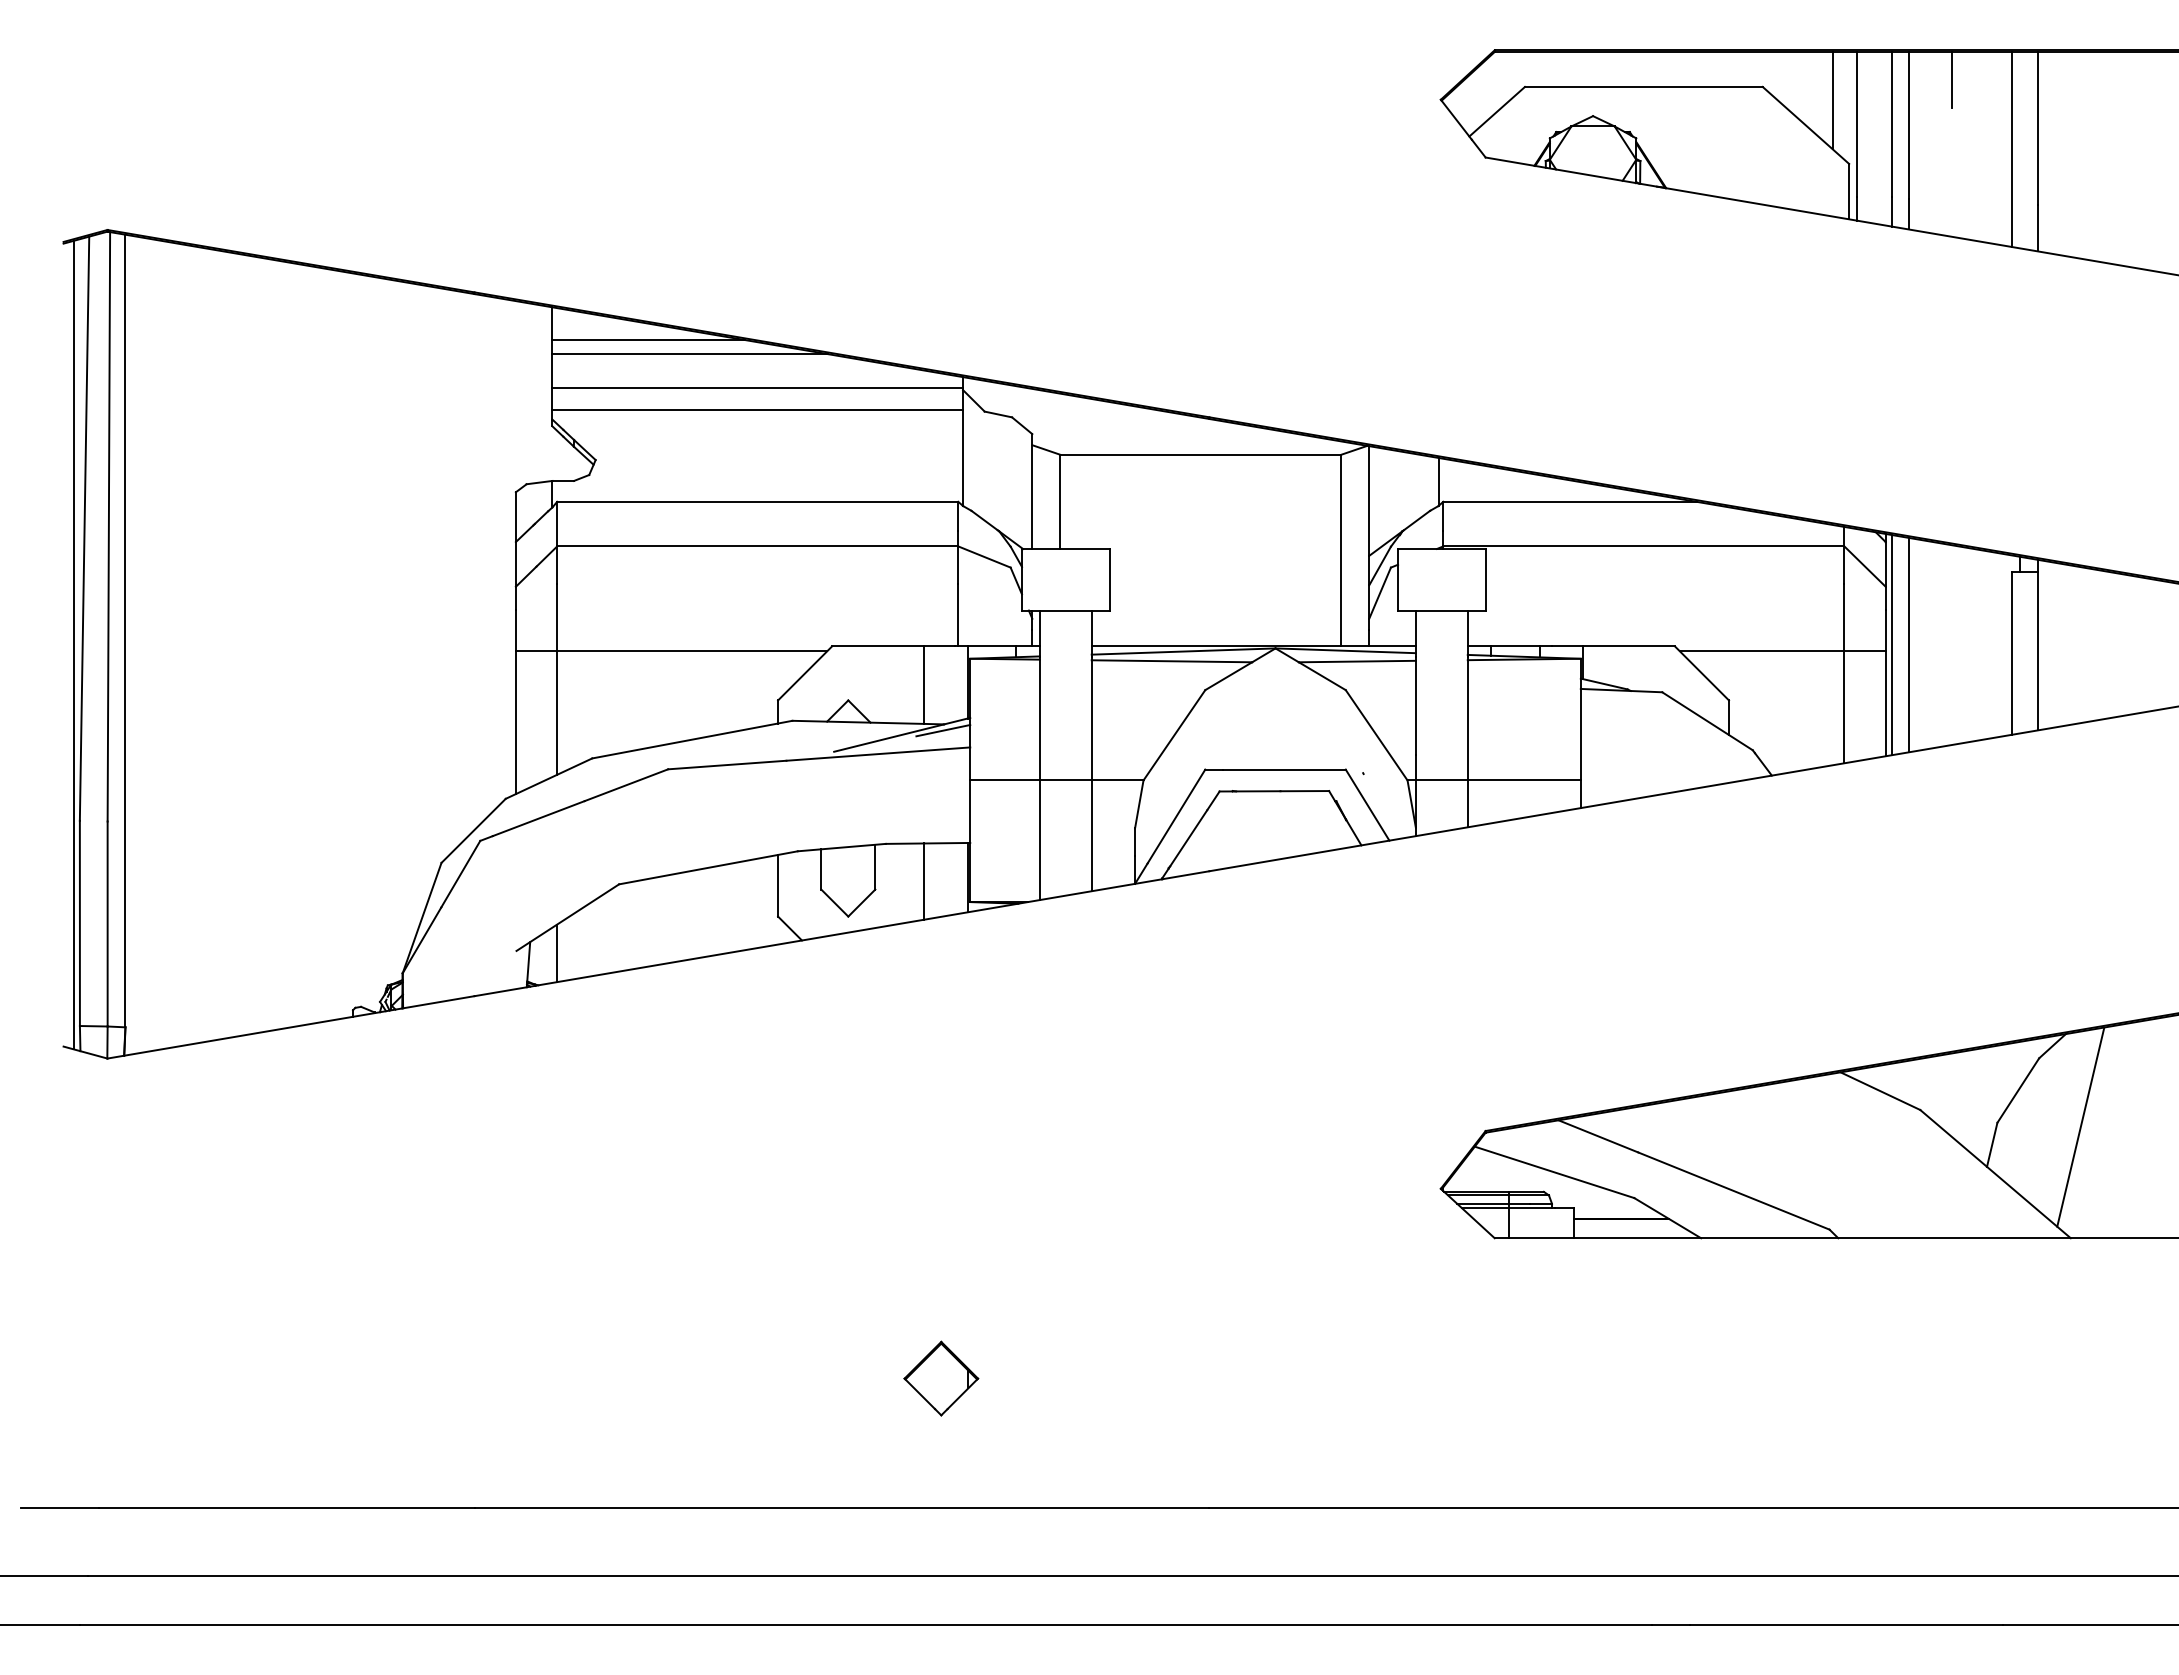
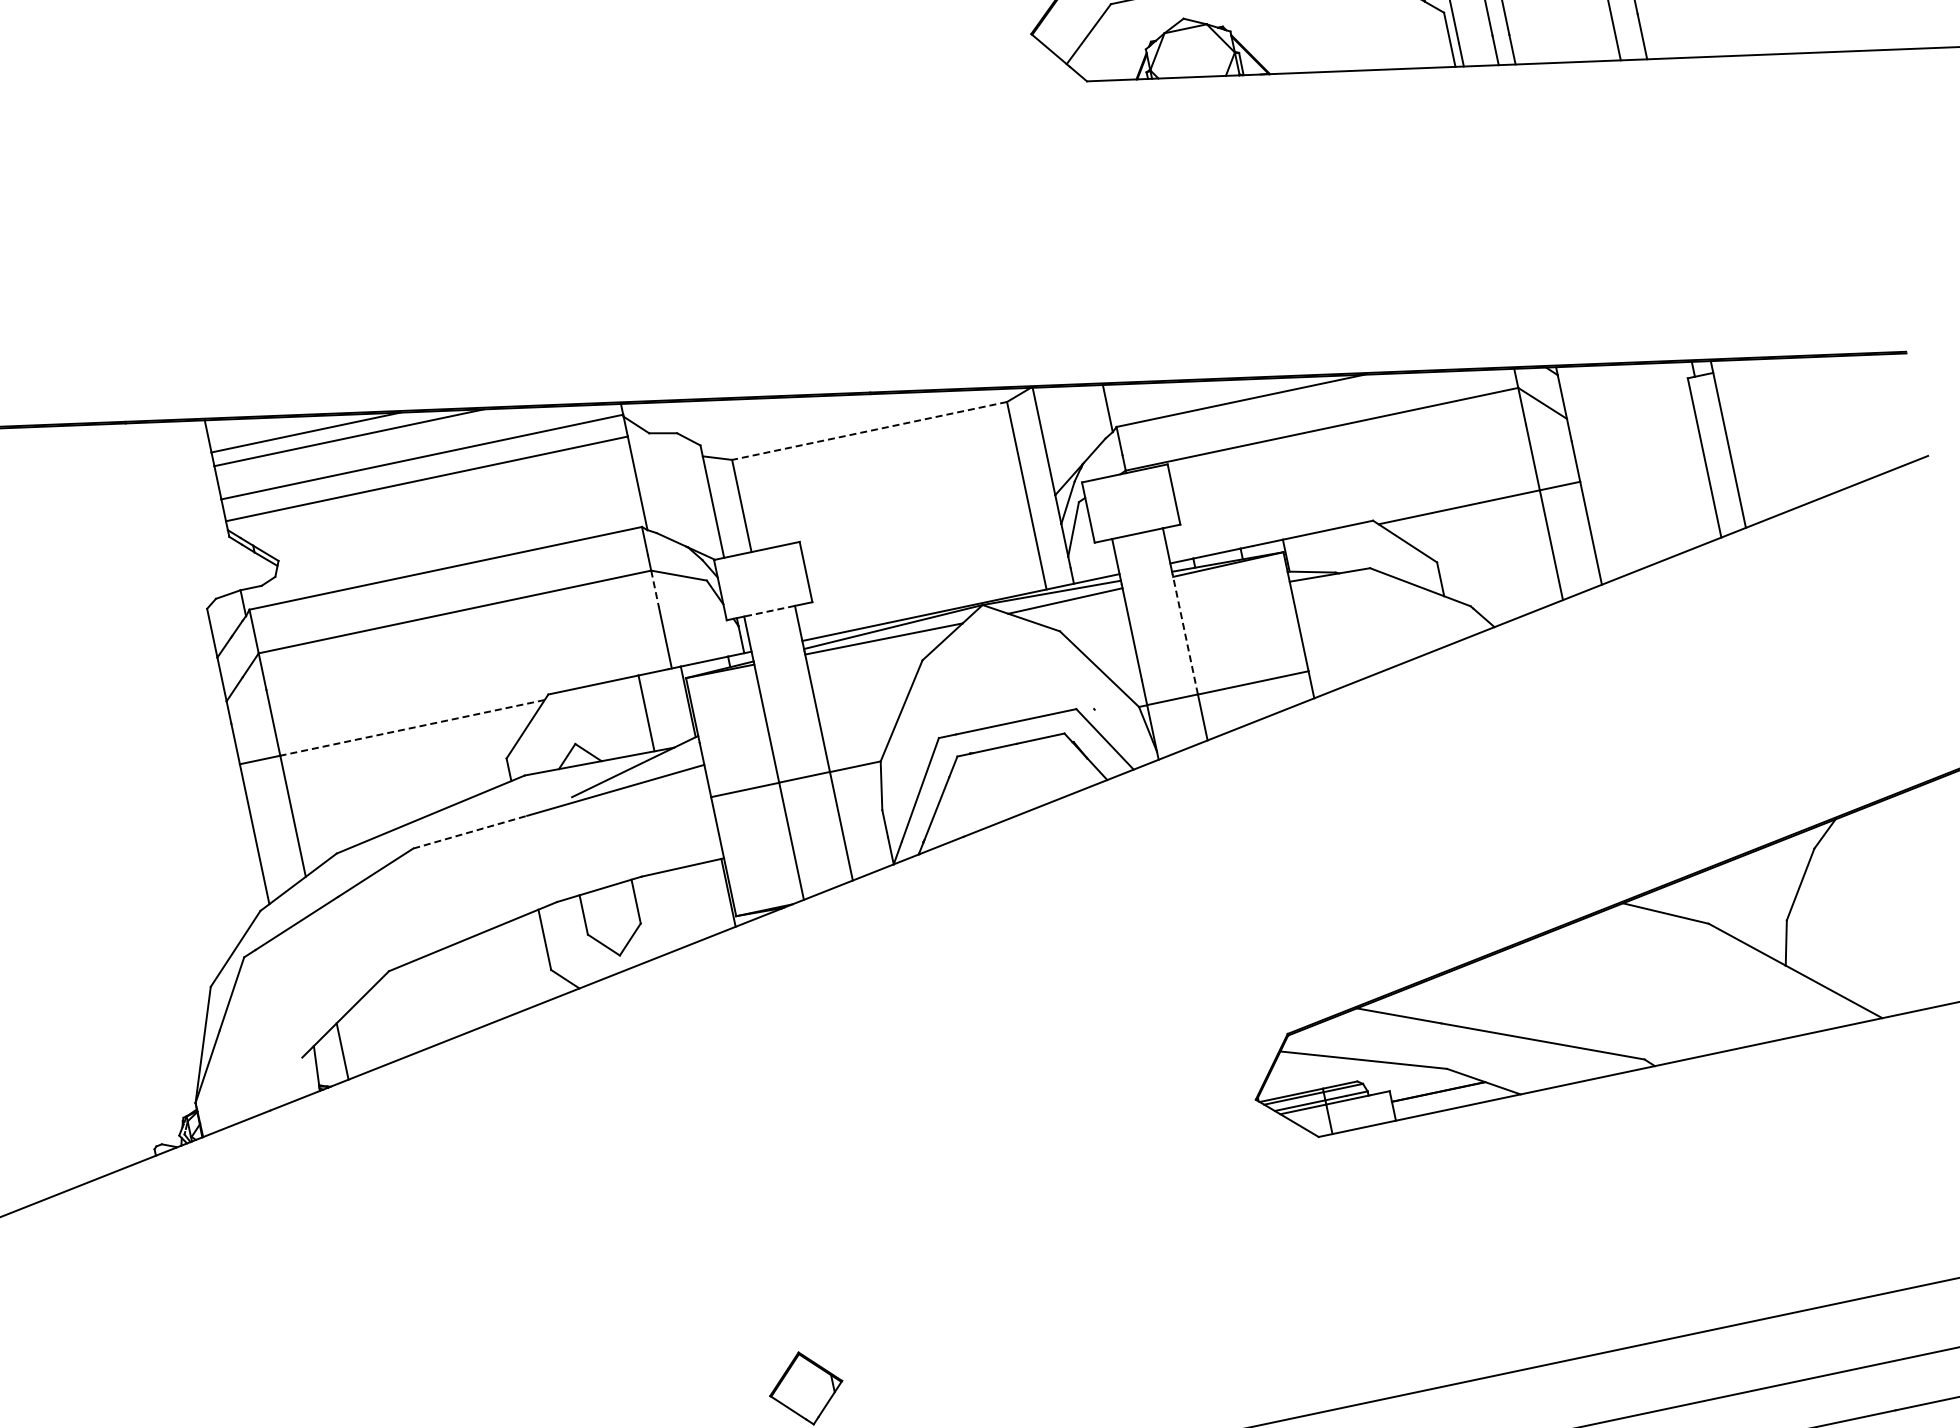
line: (1200, 454) -> (869, 430), solid -> dashed
line: (958, 565) -> (655, 589), solid -> dashed
line: (1065, 610) -> (769, 611), solid -> dashed
line: (1908, 644) -> (1601, 470), removed
line: (1891, 645) -> (1584, 475), removed
line: (691, 651) -> (411, 728), solid -> dashed
line: (1467, 718) -> (1184, 634), solid -> dashed
line: (942, 730) -> (673, 754), removed
line: (727, 765) -> (470, 832), solid -> dashed
line: (924, 881) -> (687, 905), removed
line: (2080, 1126) -> (1868, 906), removed

